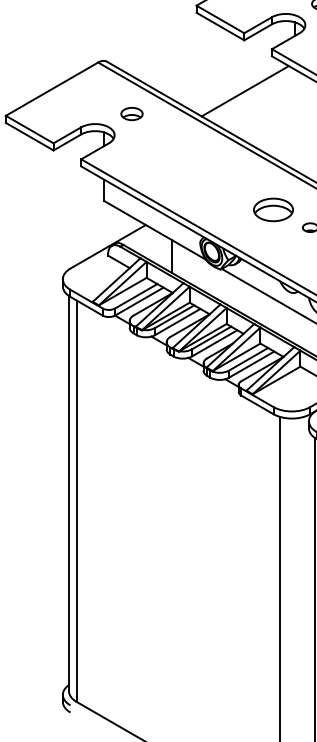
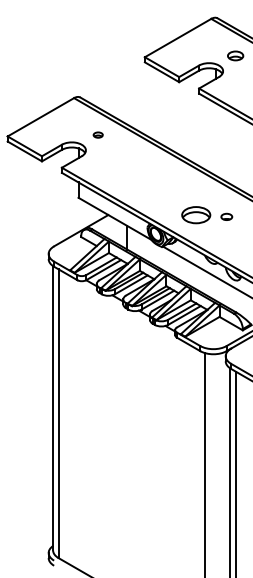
line: (244, 90) -> (179, 118), removed
part: (130, 113) -> (97, 134), size x0.6
part: (273, 210) -> (196, 215), moved

